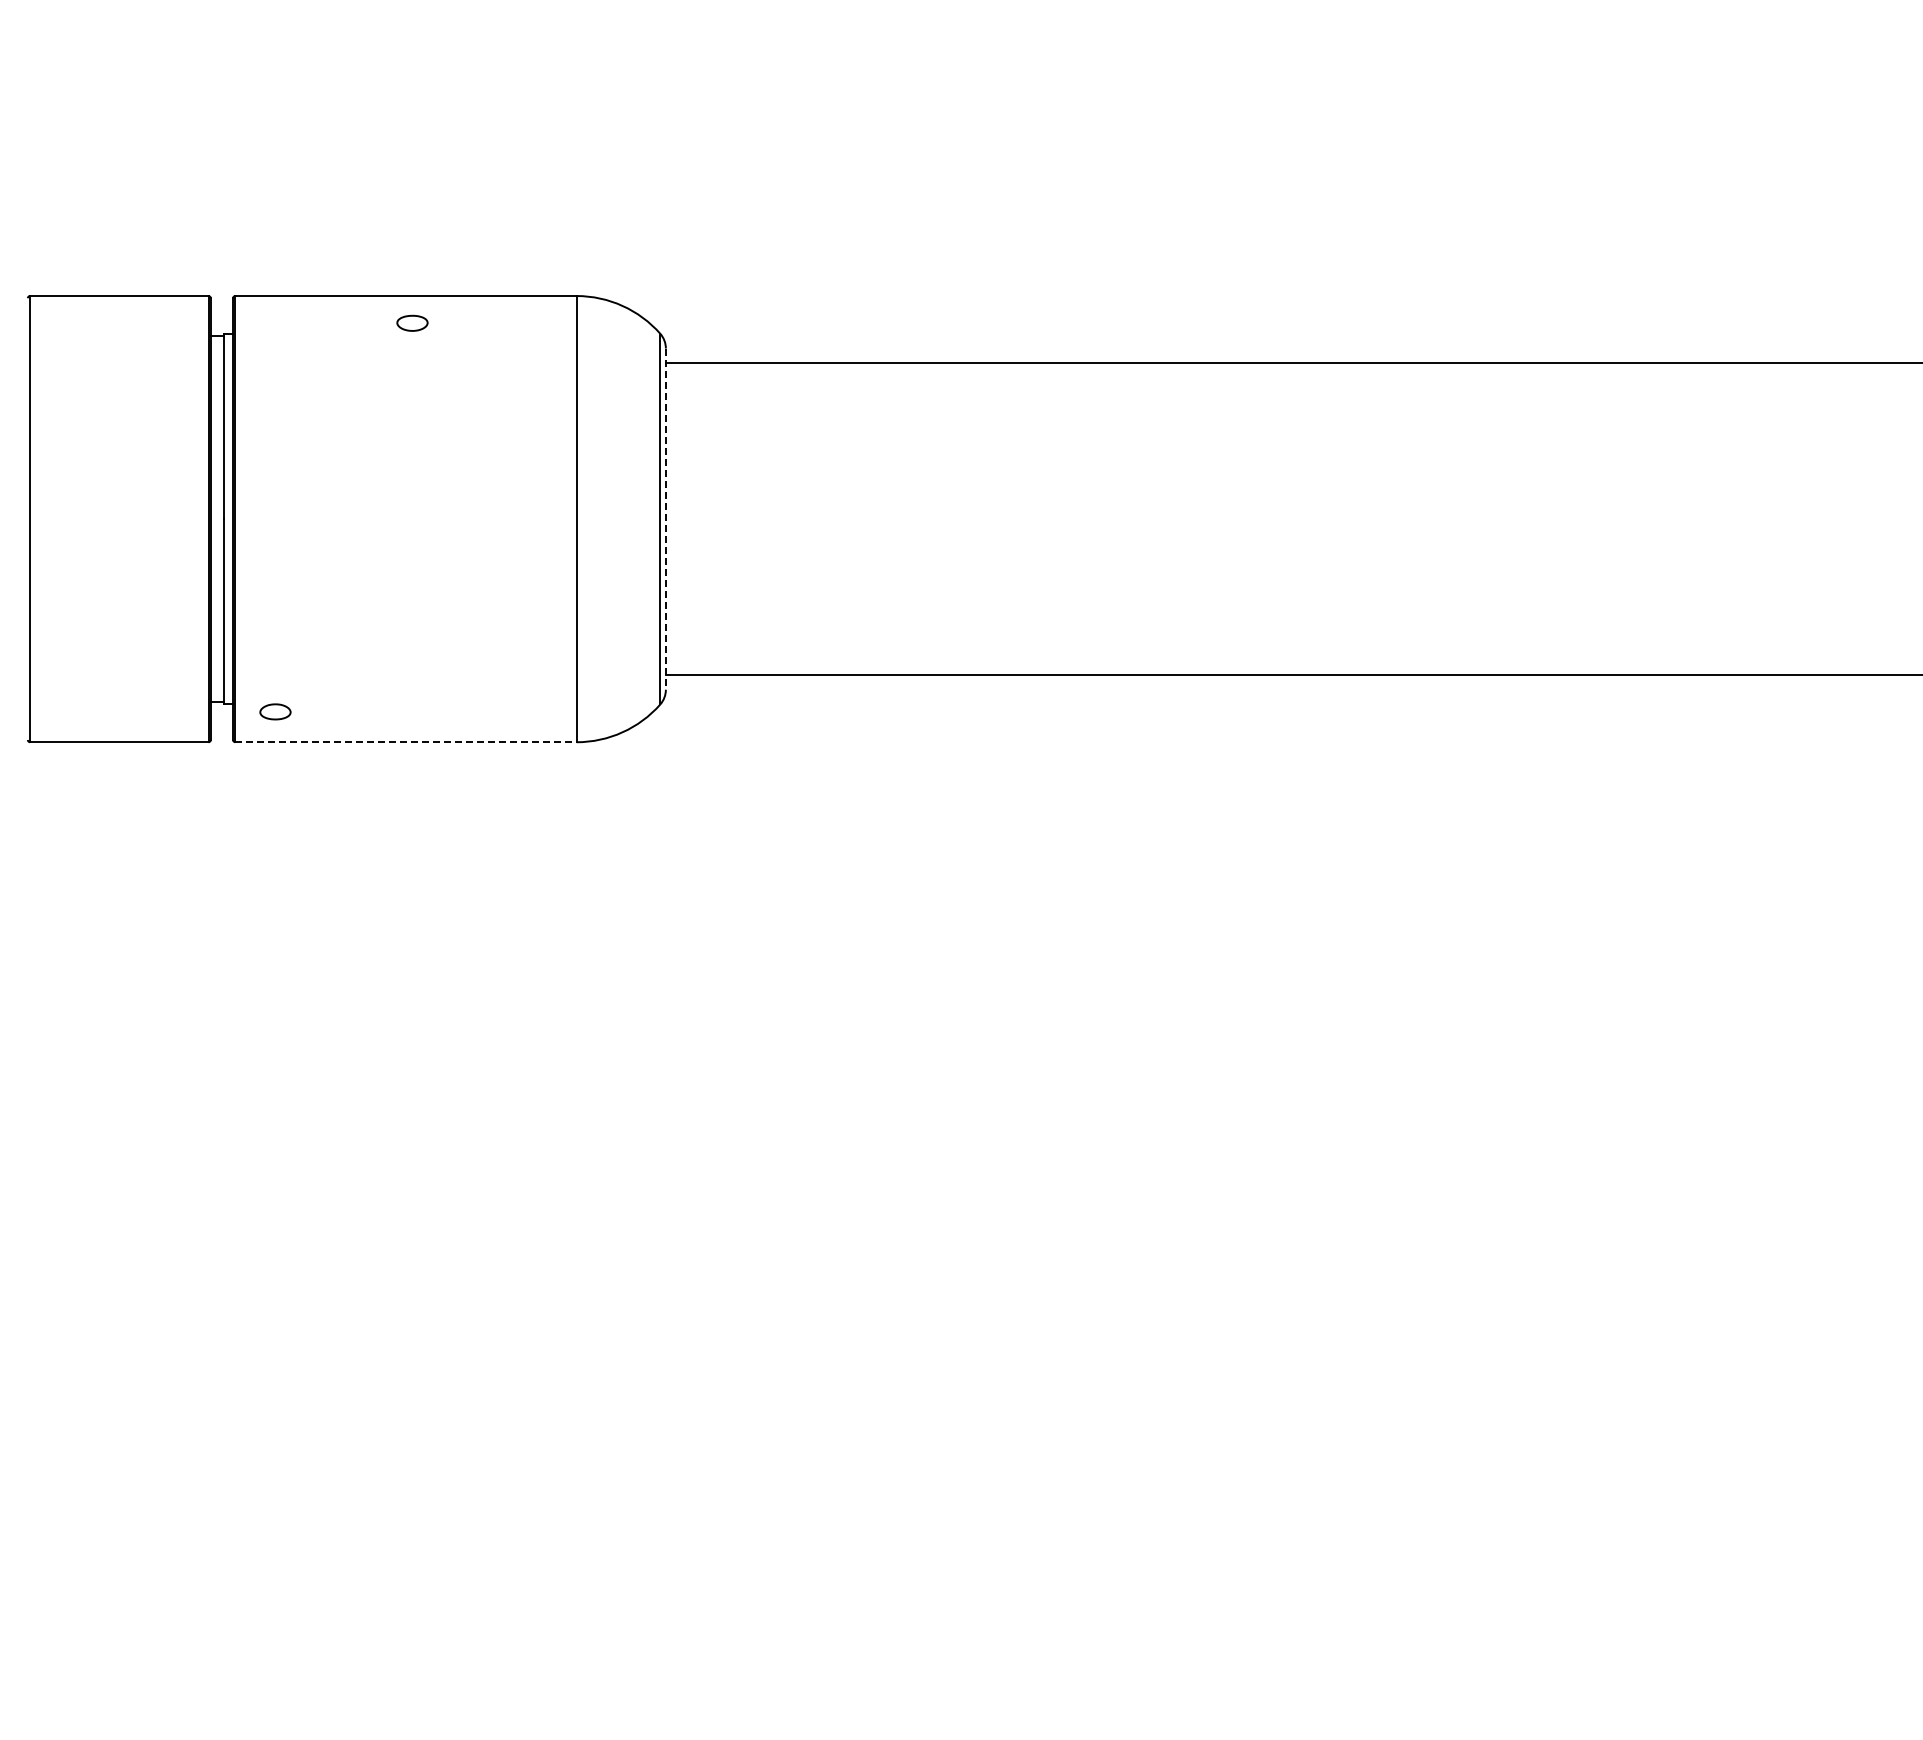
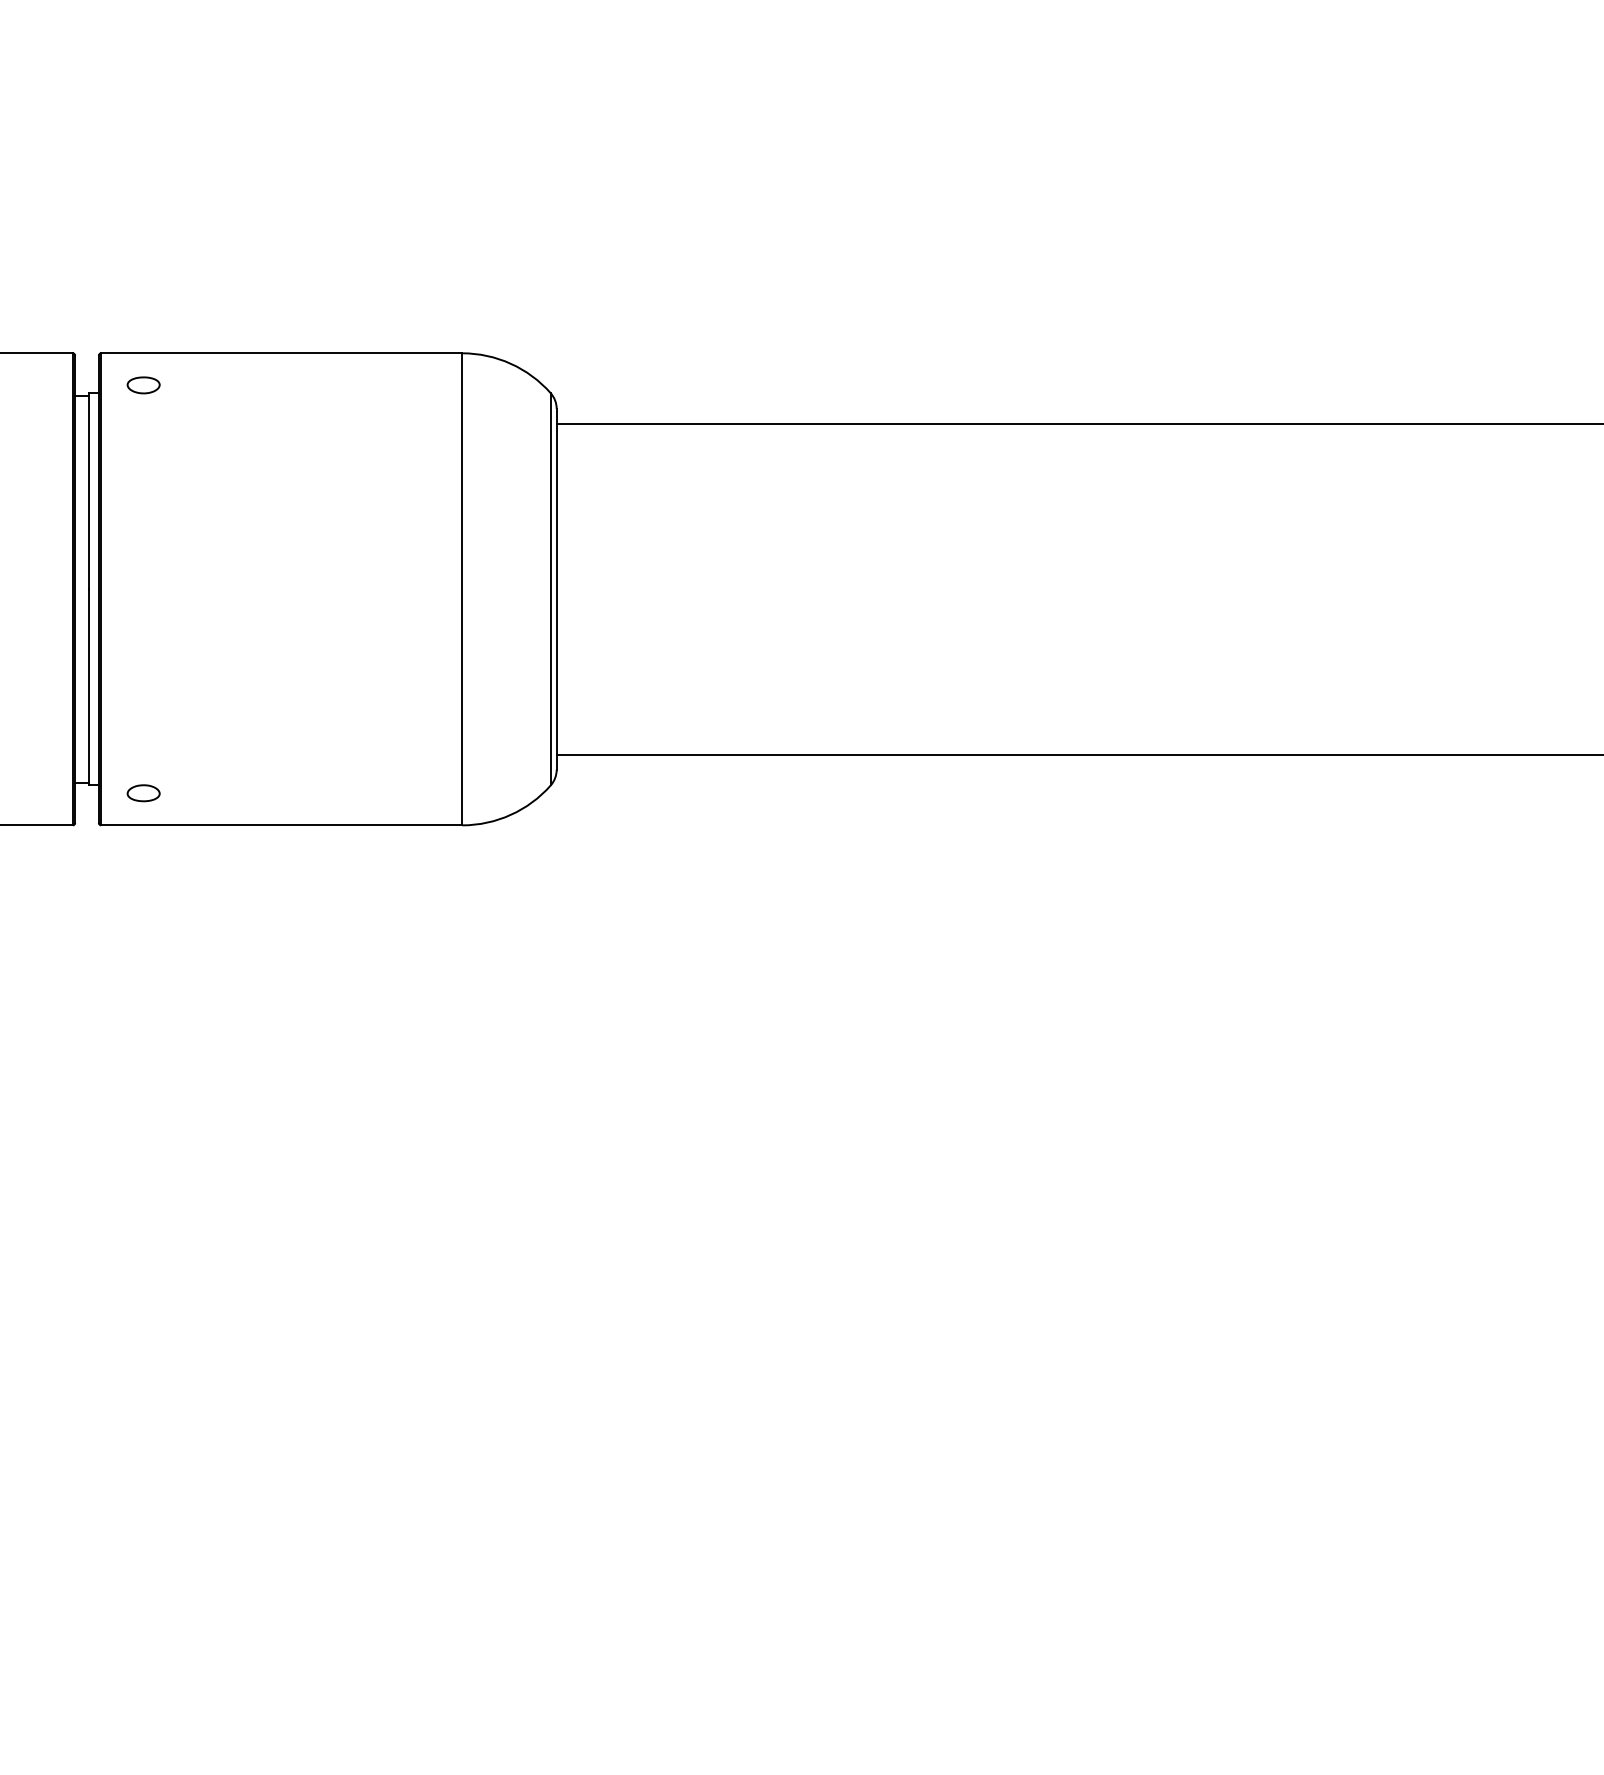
part: (412, 322) -> (143, 384), moved
line: (665, 519) -> (556, 589), dashed -> solid
line: (405, 742) -> (281, 825), dashed -> solid

